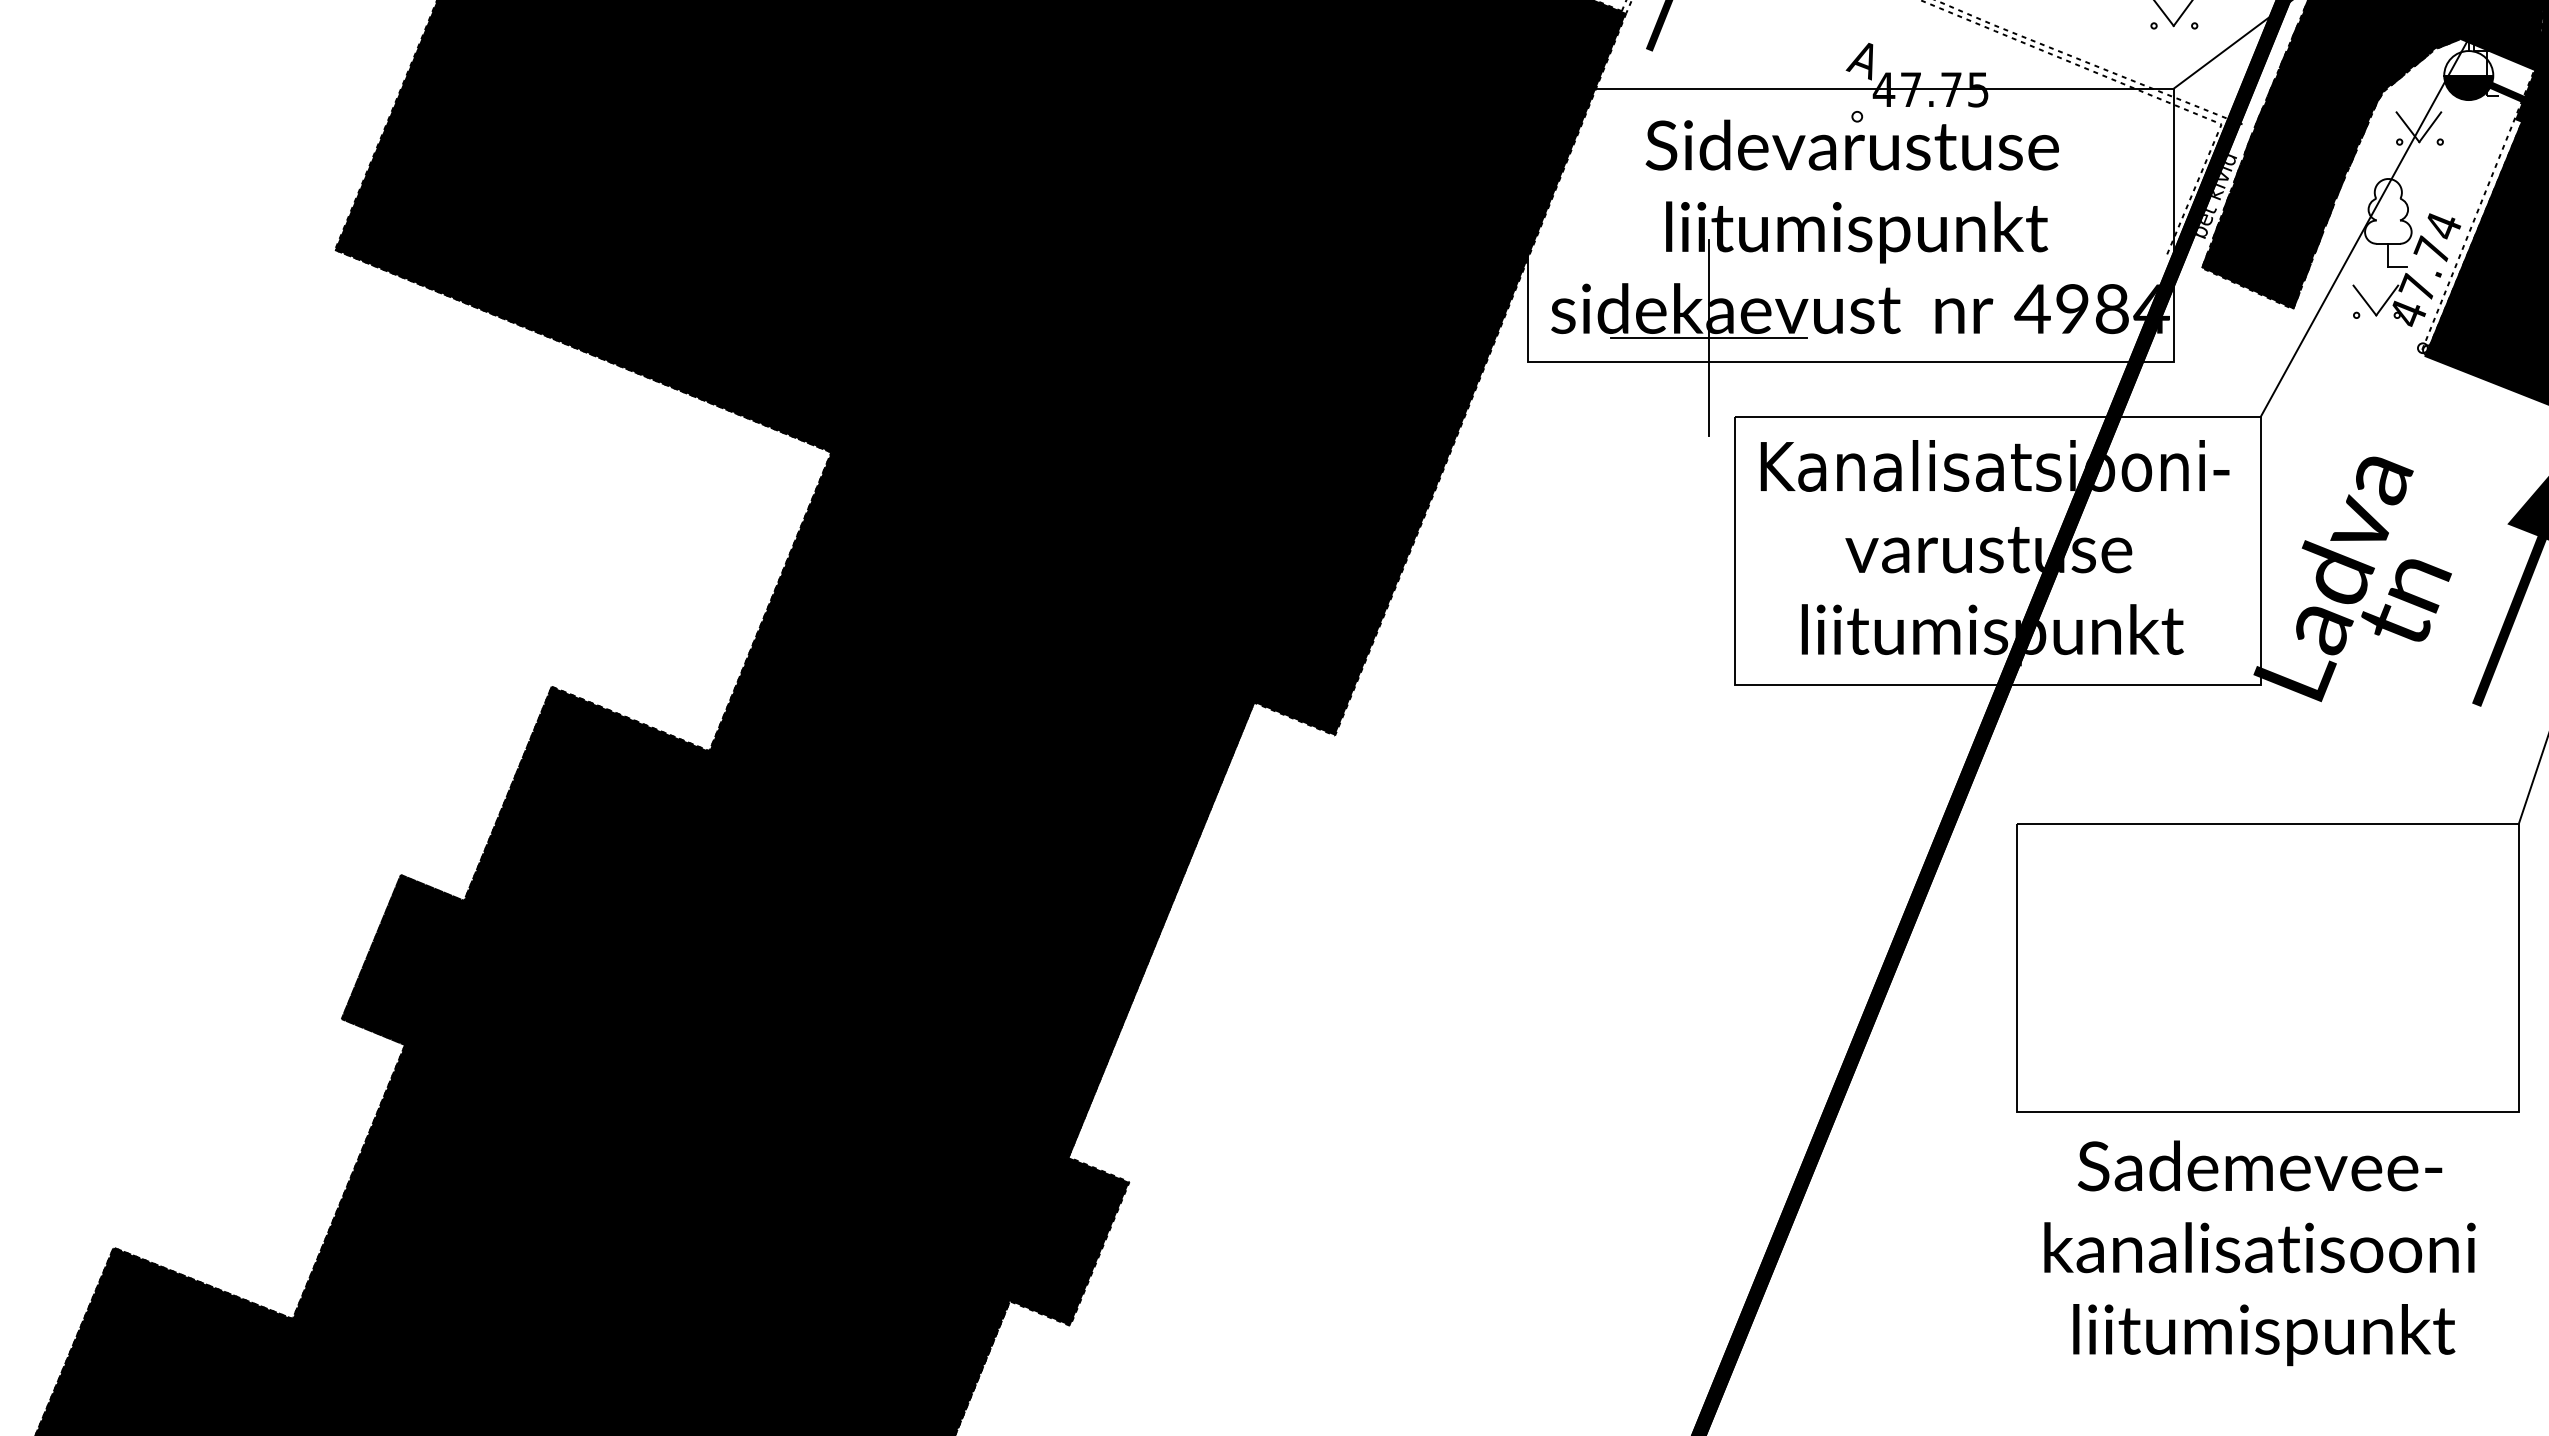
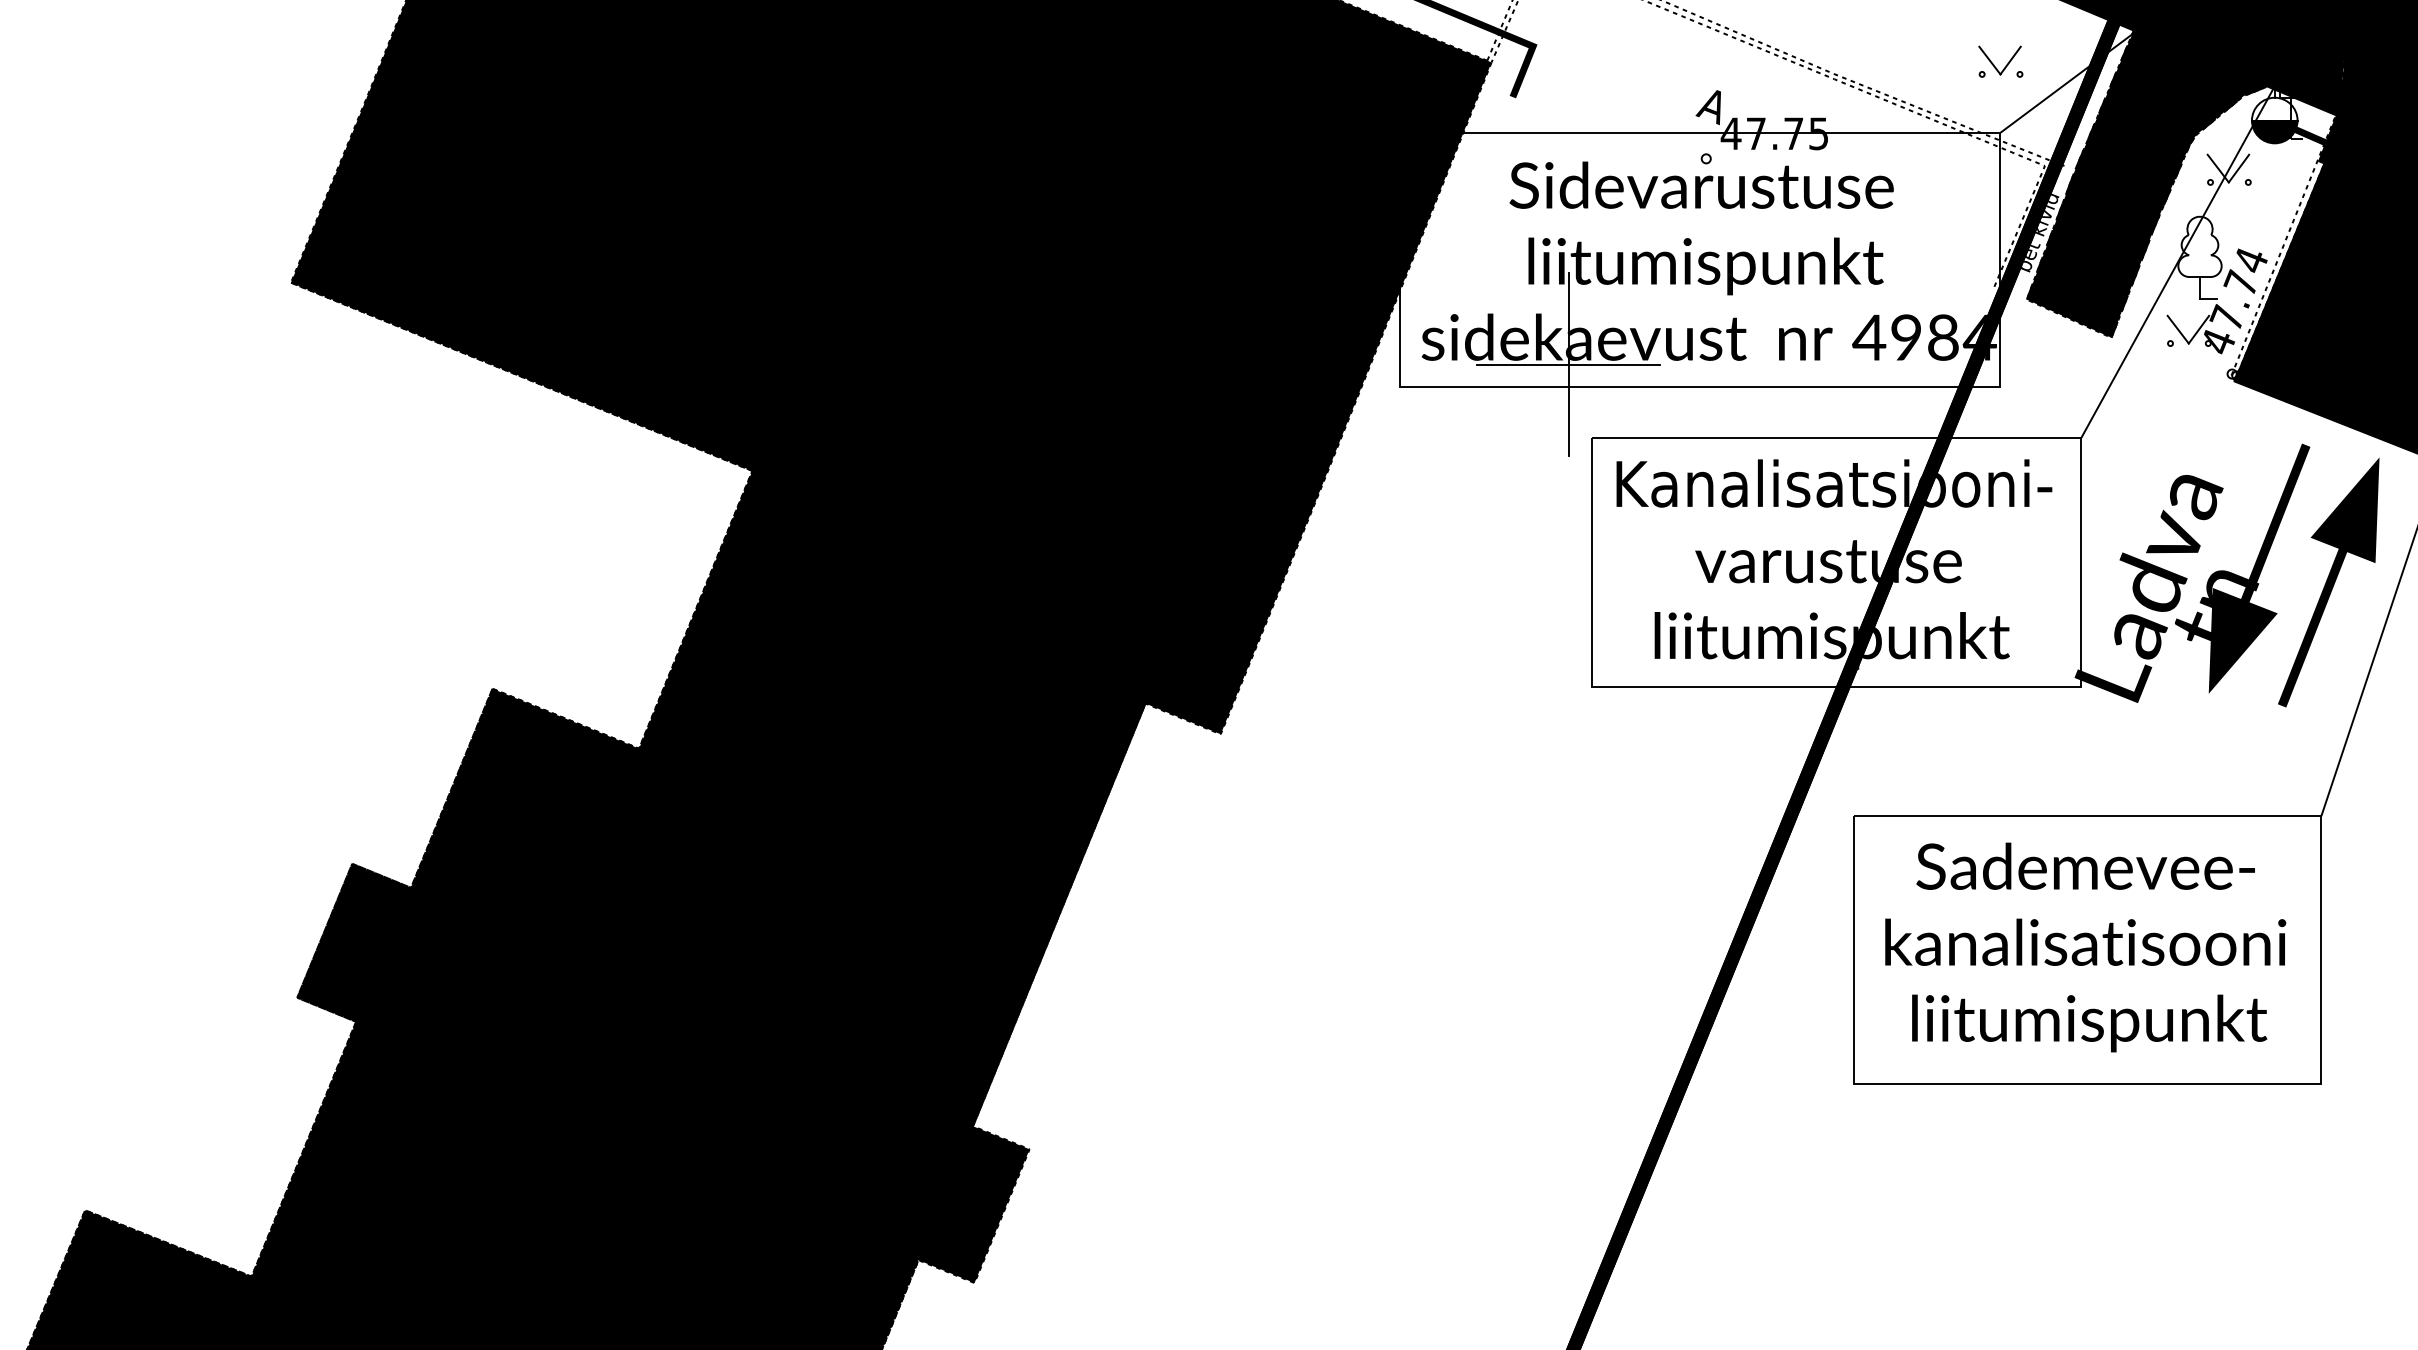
fill: (2452, 557) -> (2259, 568), added
text: (2259, 1253) -> (2085, 947), moved

